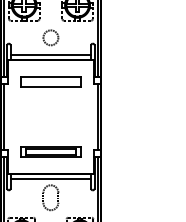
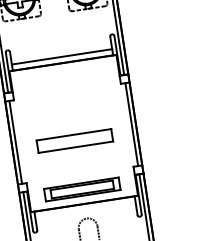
circle: (50, 37) -> (58, 34), removed
part: (50, 81) -> (74, 140), moved
part: (50, 151) -> (81, 188), moved
line: (50, 178) -> (84, 210), removed

